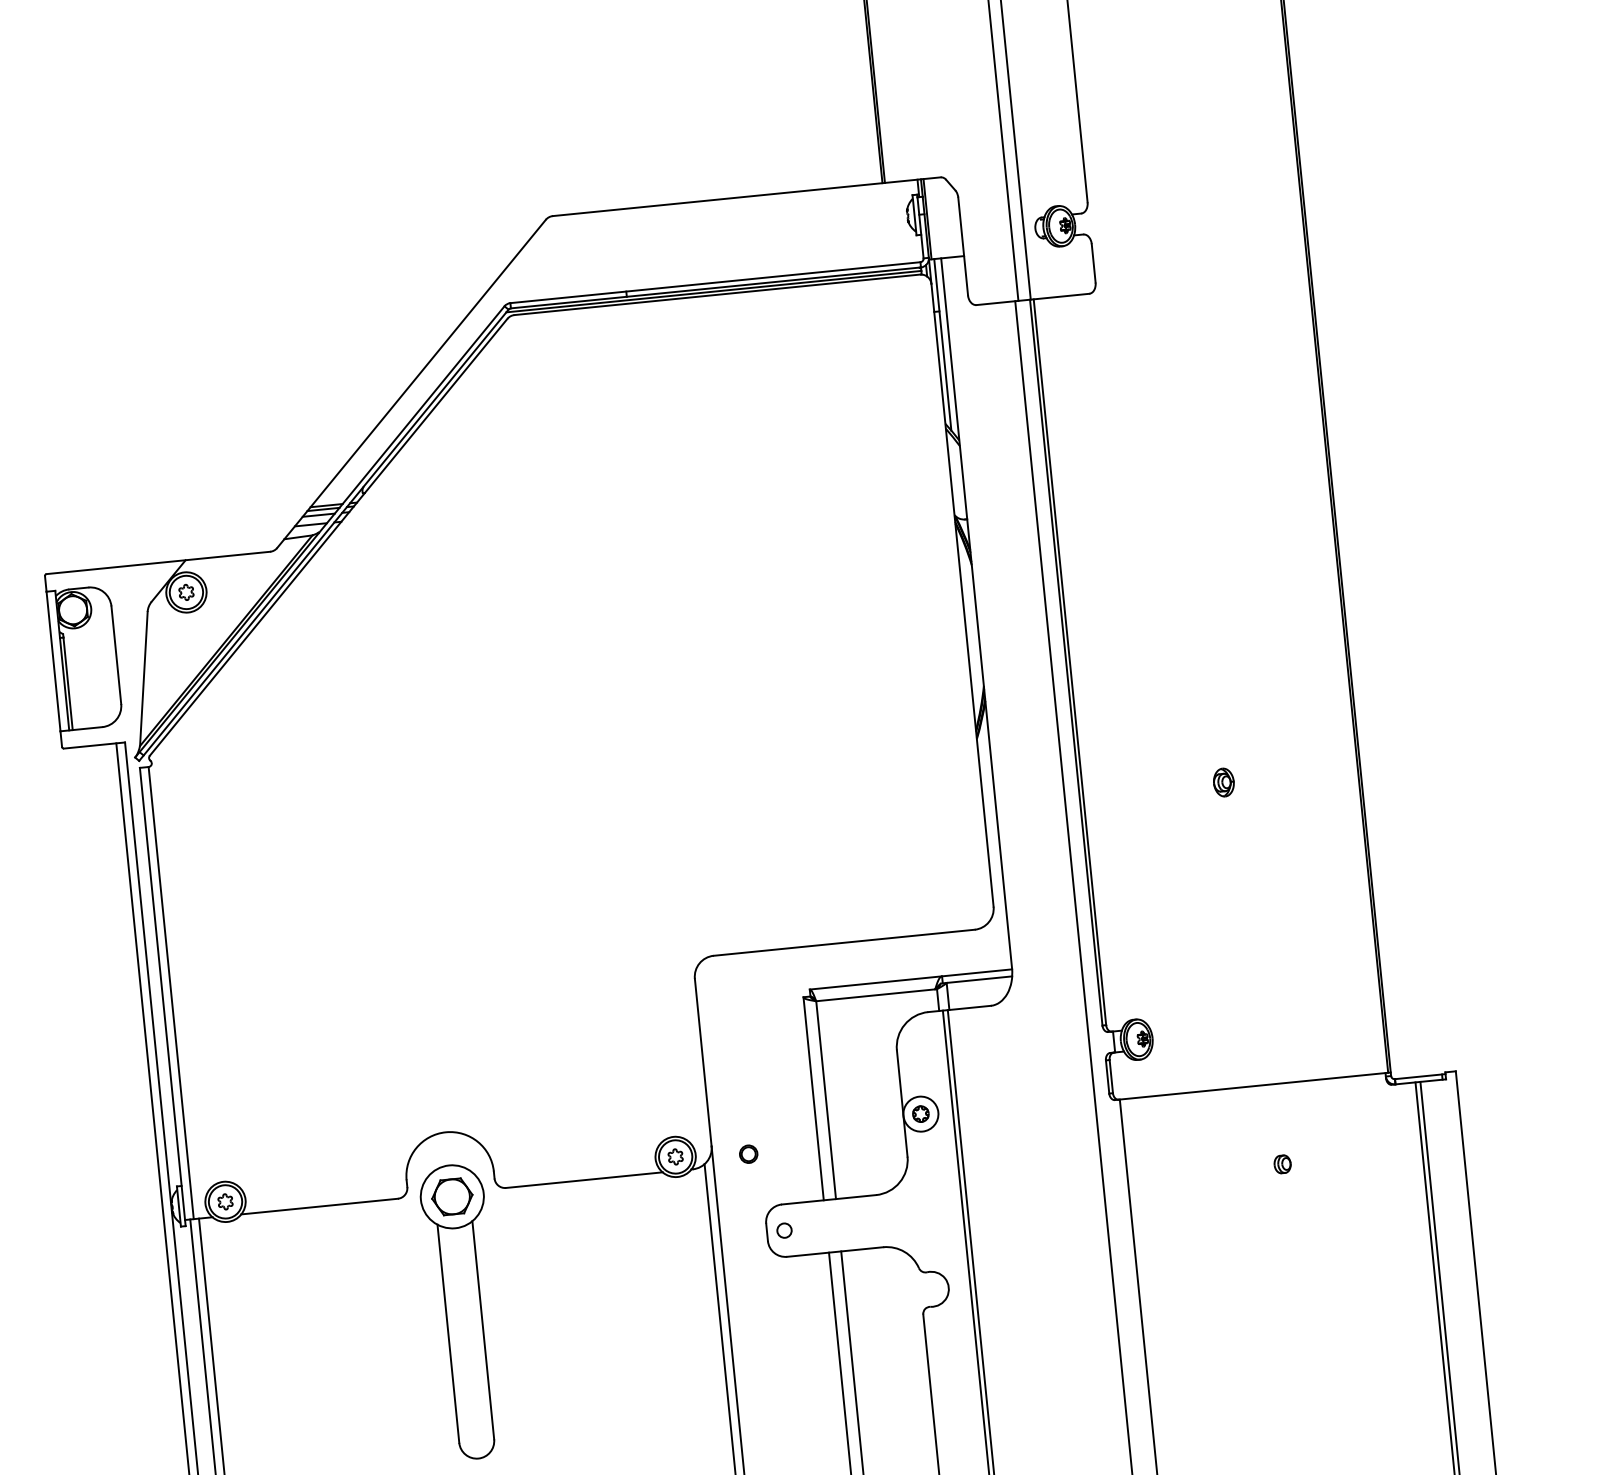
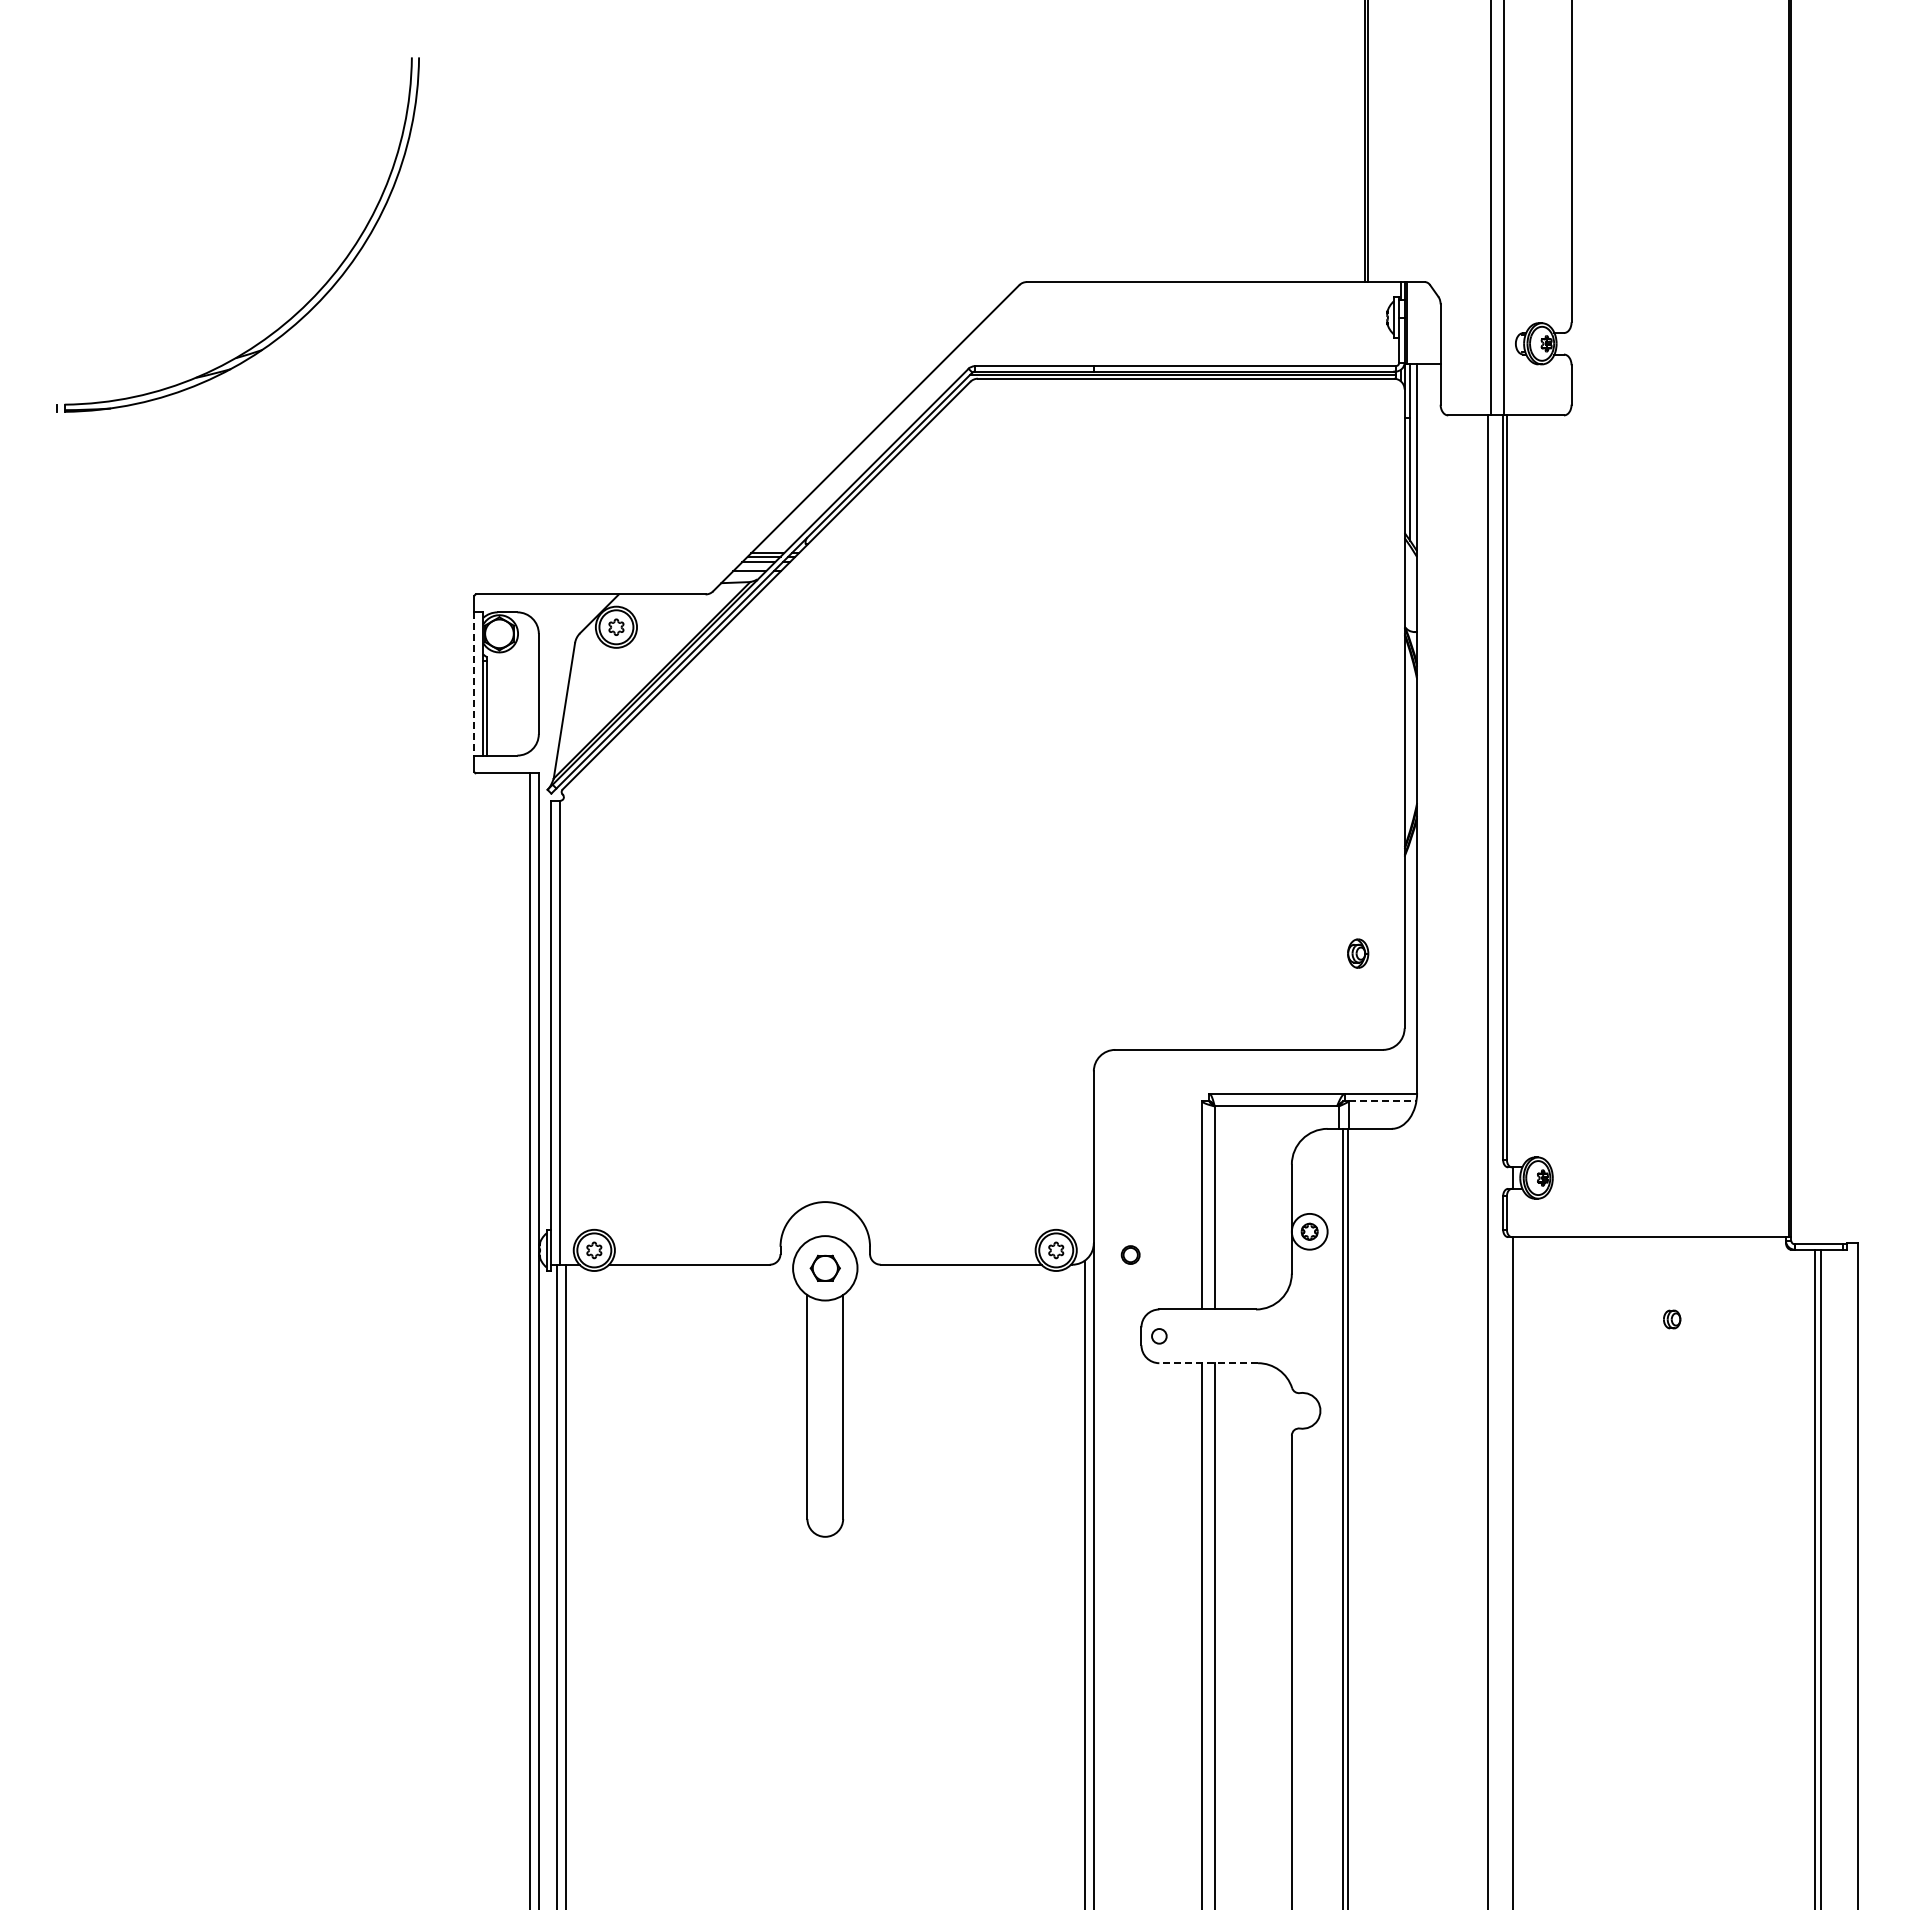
line: (53, 661) -> (474, 683), solid -> dashed
part: (1224, 782) -> (1358, 953), moved
line: (979, 980) -> (1382, 1101), solid -> dashed
part: (452, 1197) -> (825, 1268), size x0.7
line: (835, 1252) -> (1208, 1363), solid -> dashed

